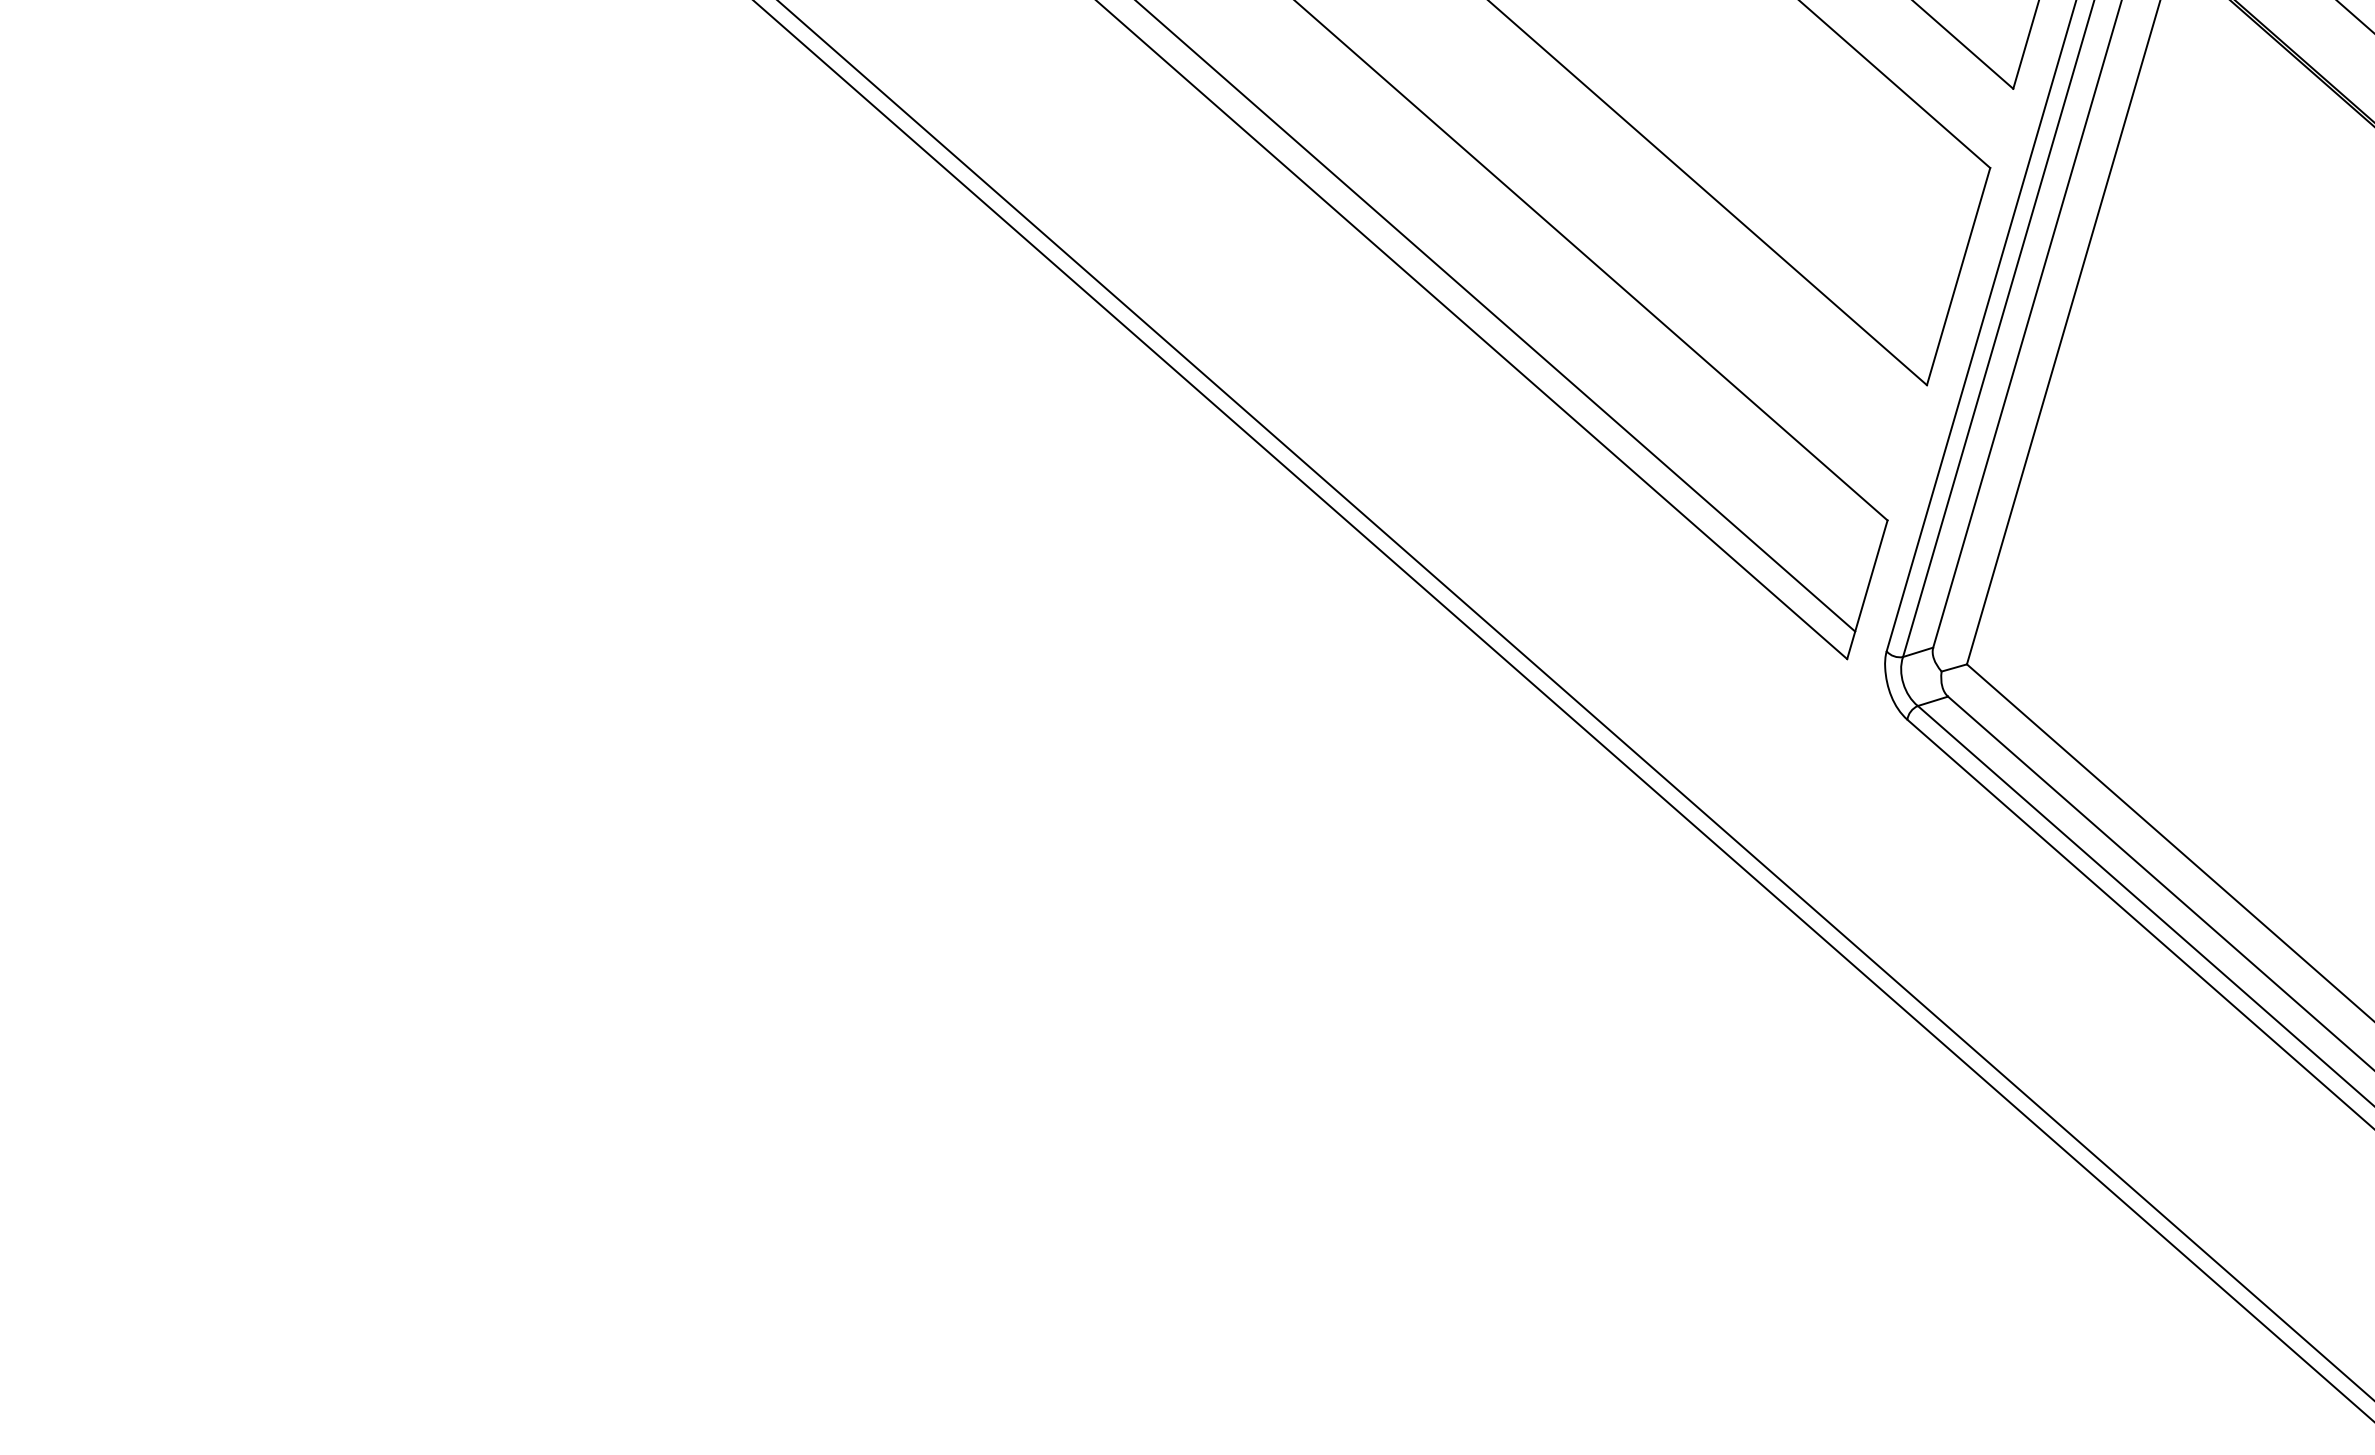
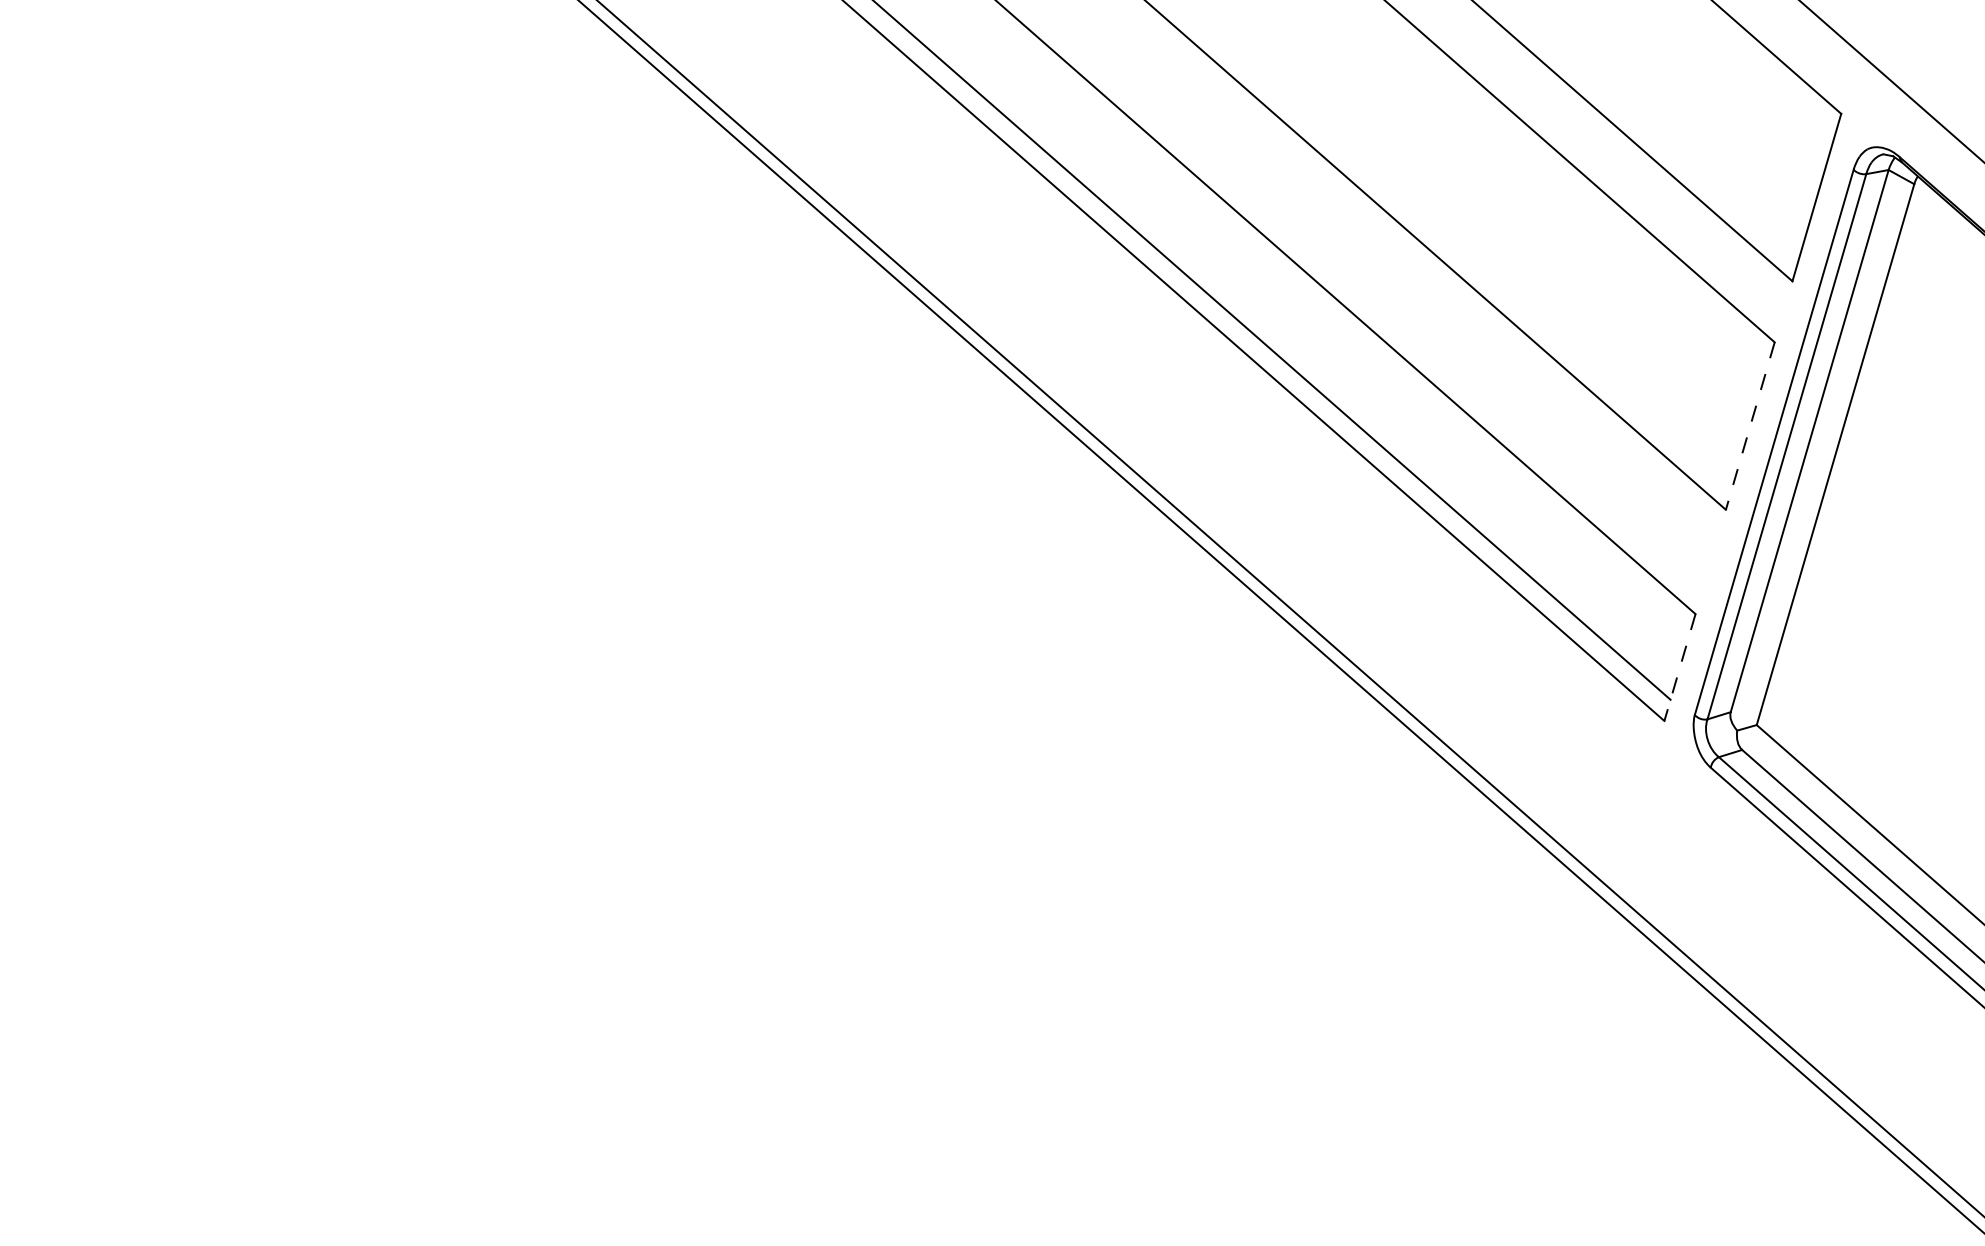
line: (1958, 277) -> (1750, 426), solid -> dashed
line: (1866, 589) -> (1679, 667), solid -> dashed

